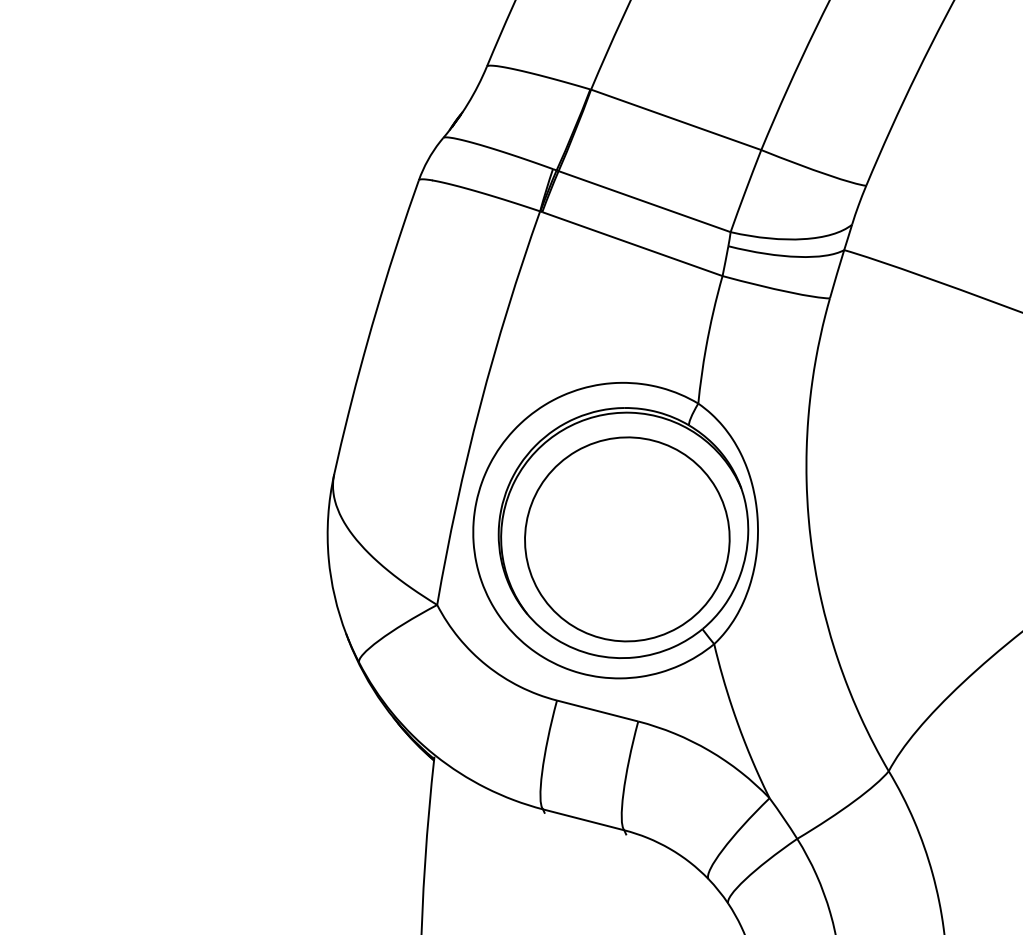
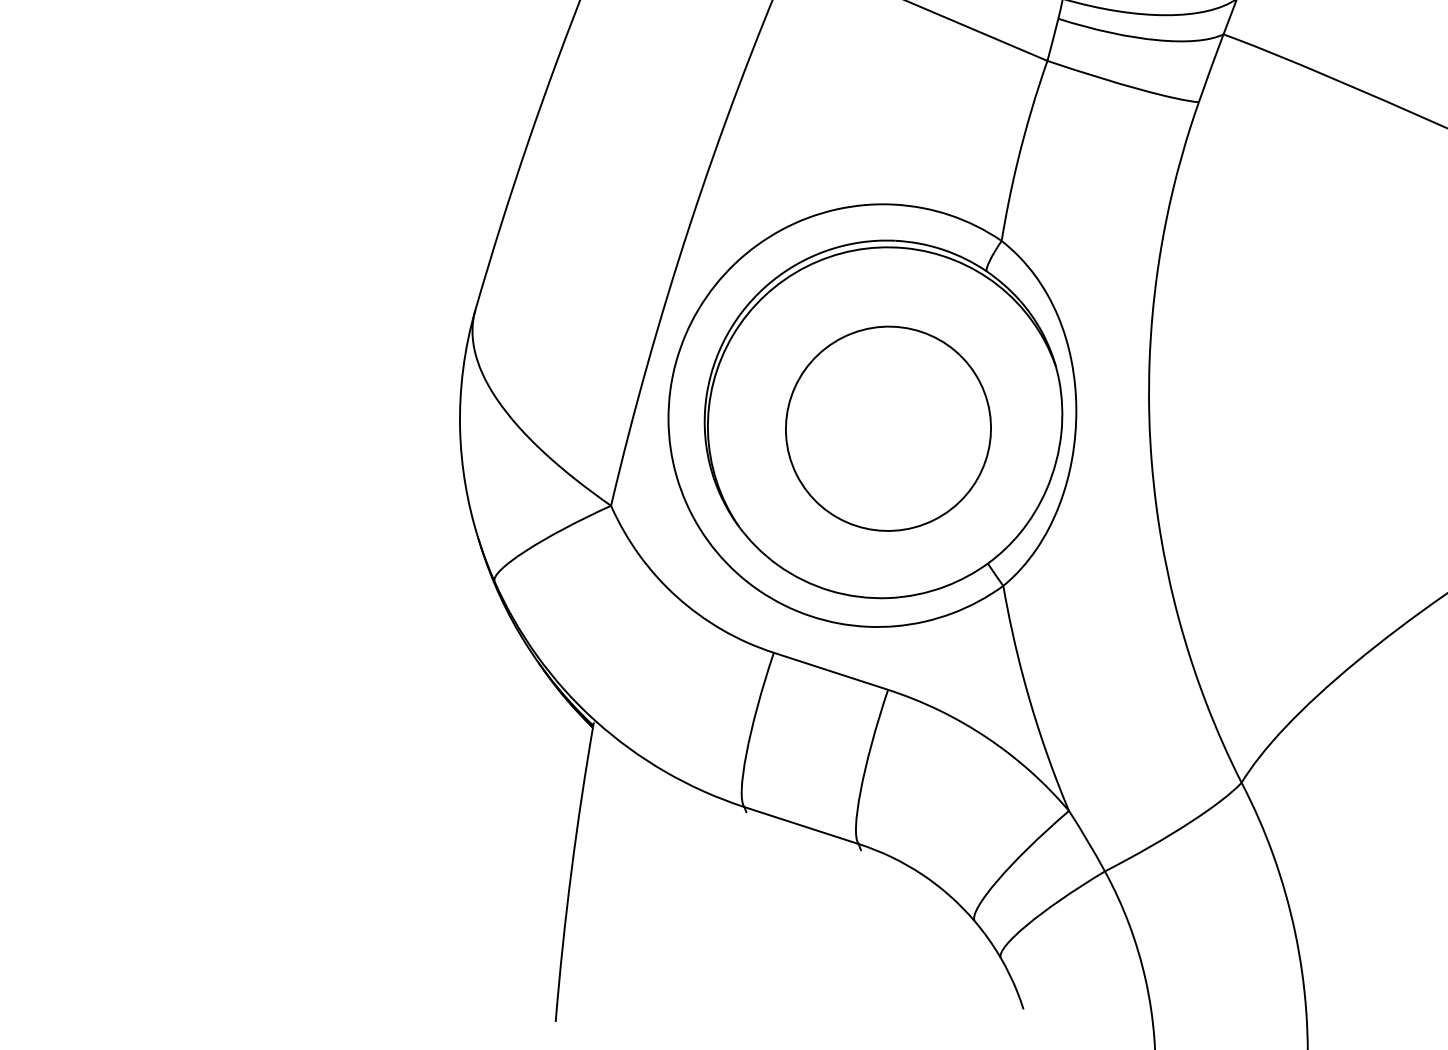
part: (627, 539) -> (888, 428), size x0.7

